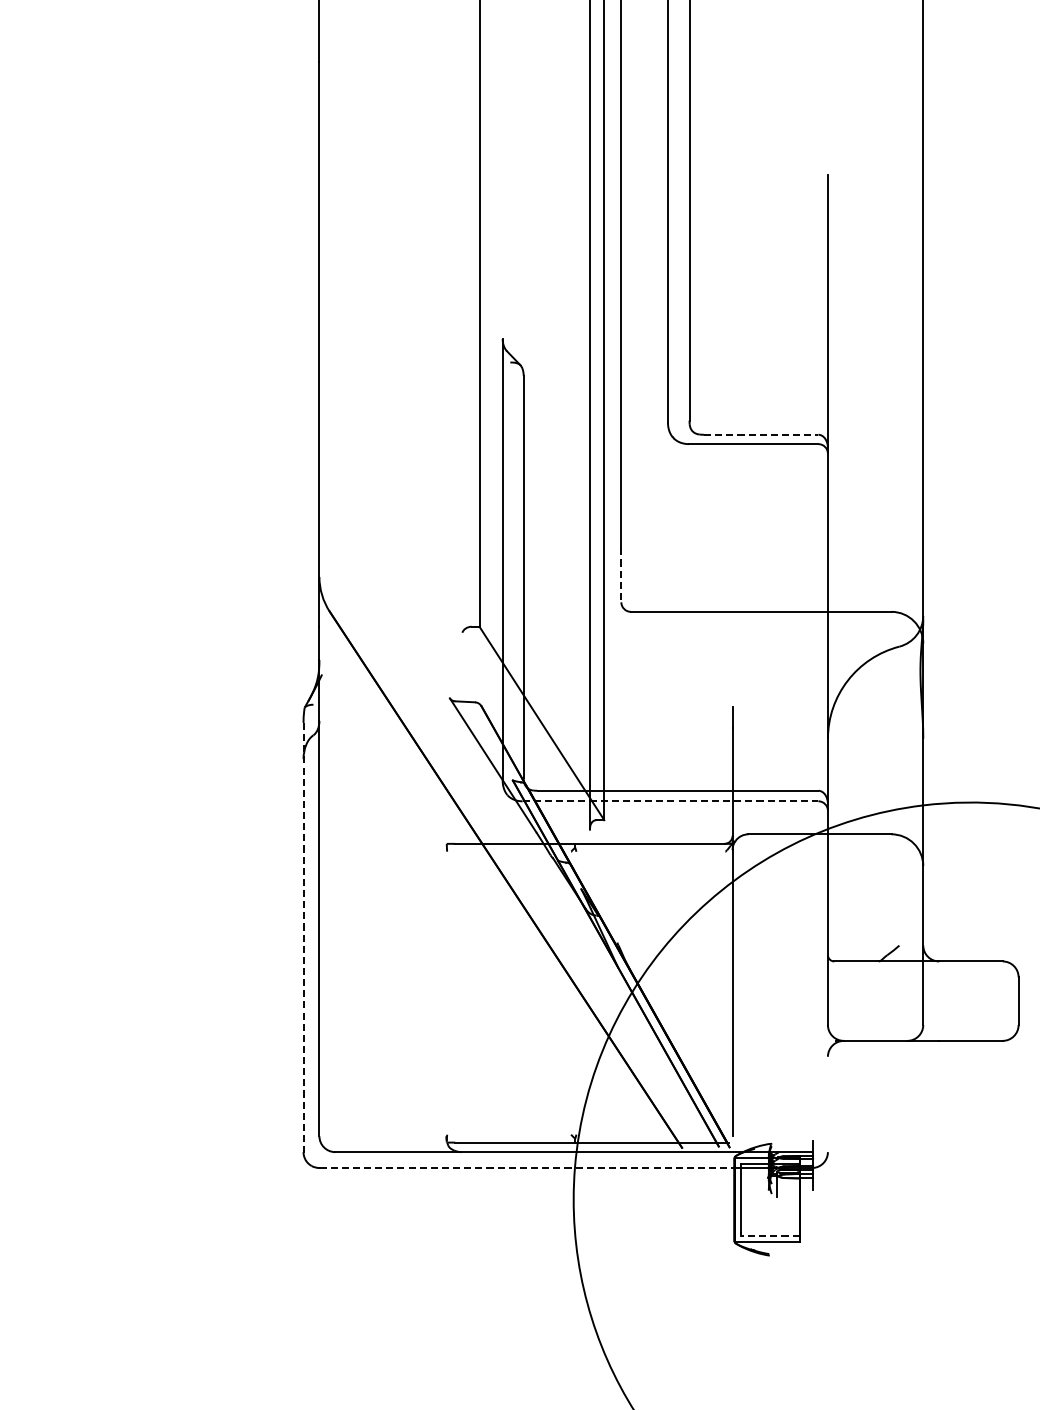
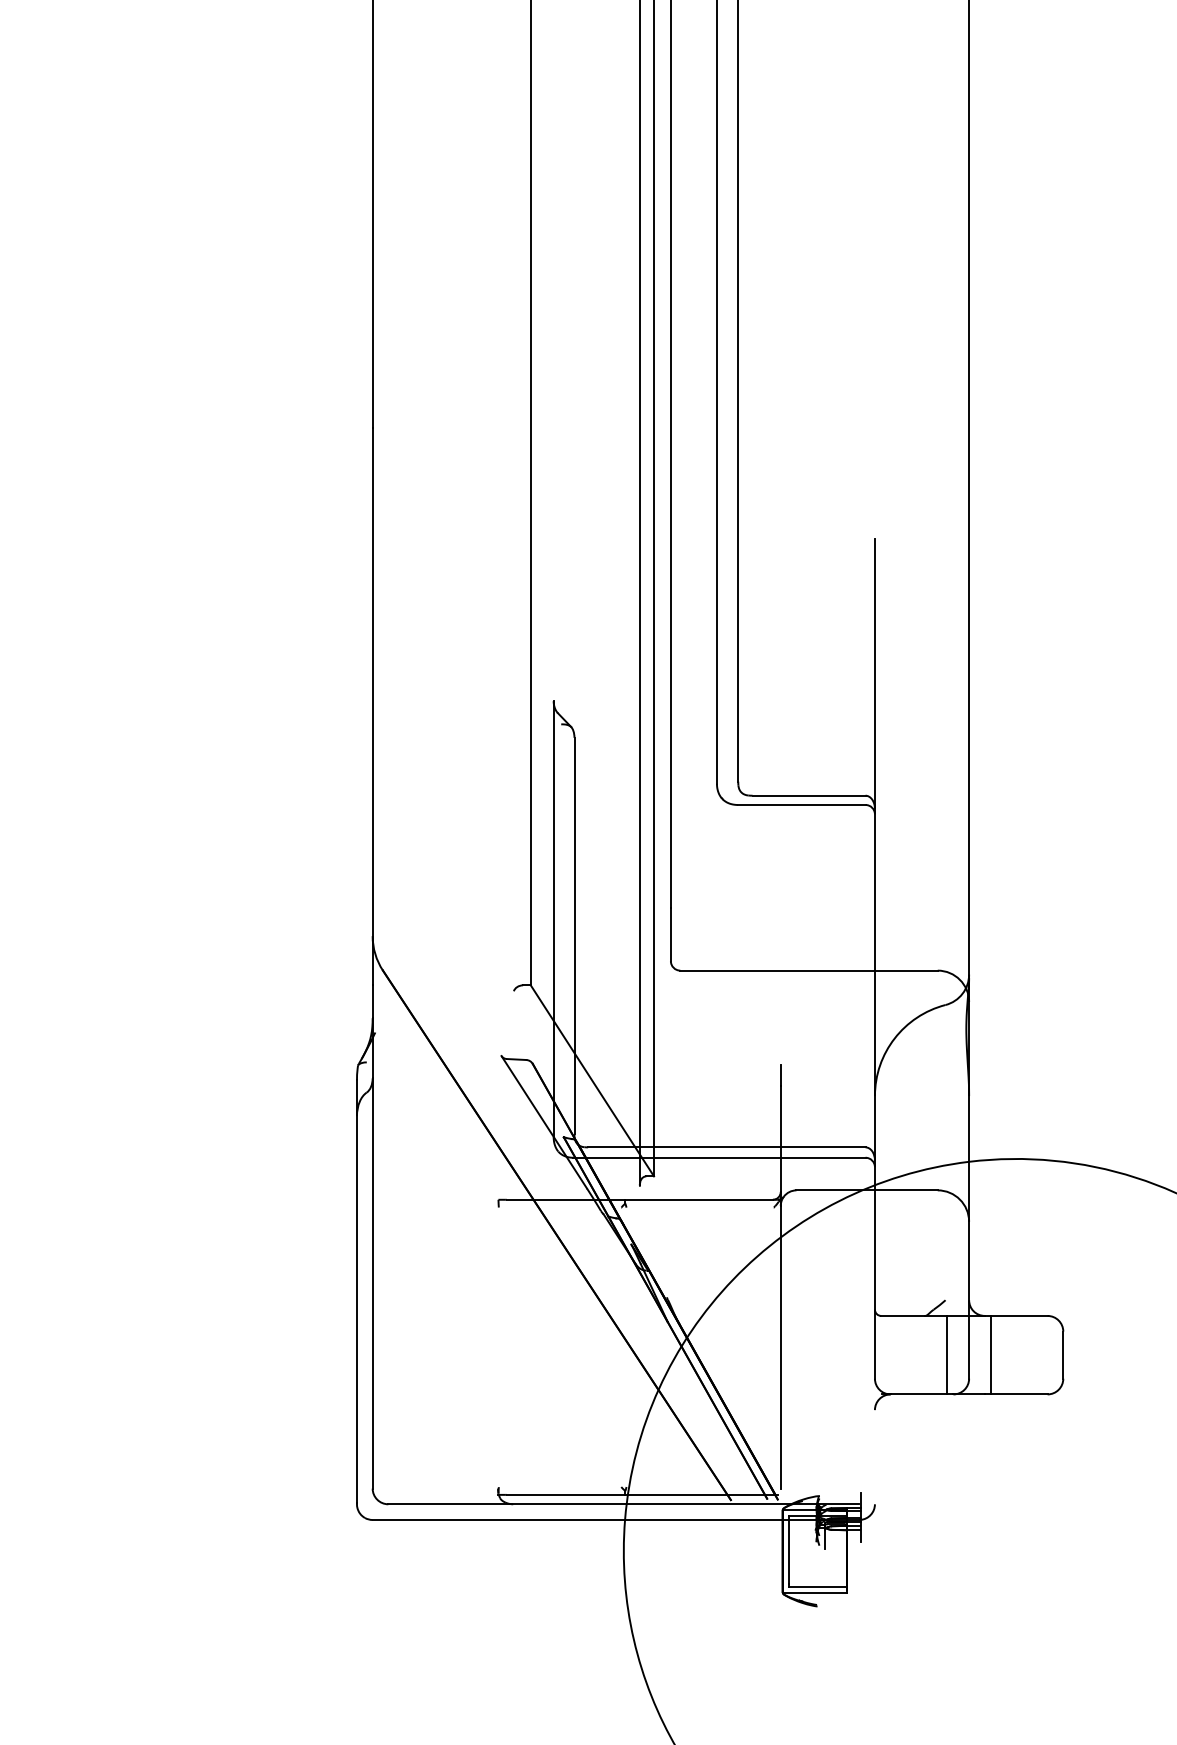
line: (761, 434) -> (809, 795), dashed -> solid
line: (620, 575) -> (670, 934), dashed -> solid
line: (670, 801) -> (719, 1157), dashed -> solid
line: (303, 937) -> (356, 1292), dashed -> solid
line: (901, 1000) -> (947, 1354), added
line: (945, 1000) -> (991, 1354), added
line: (526, 1167) -> (577, 1519), dashed -> solid
line: (769, 1235) -> (817, 1586), dashed -> solid

